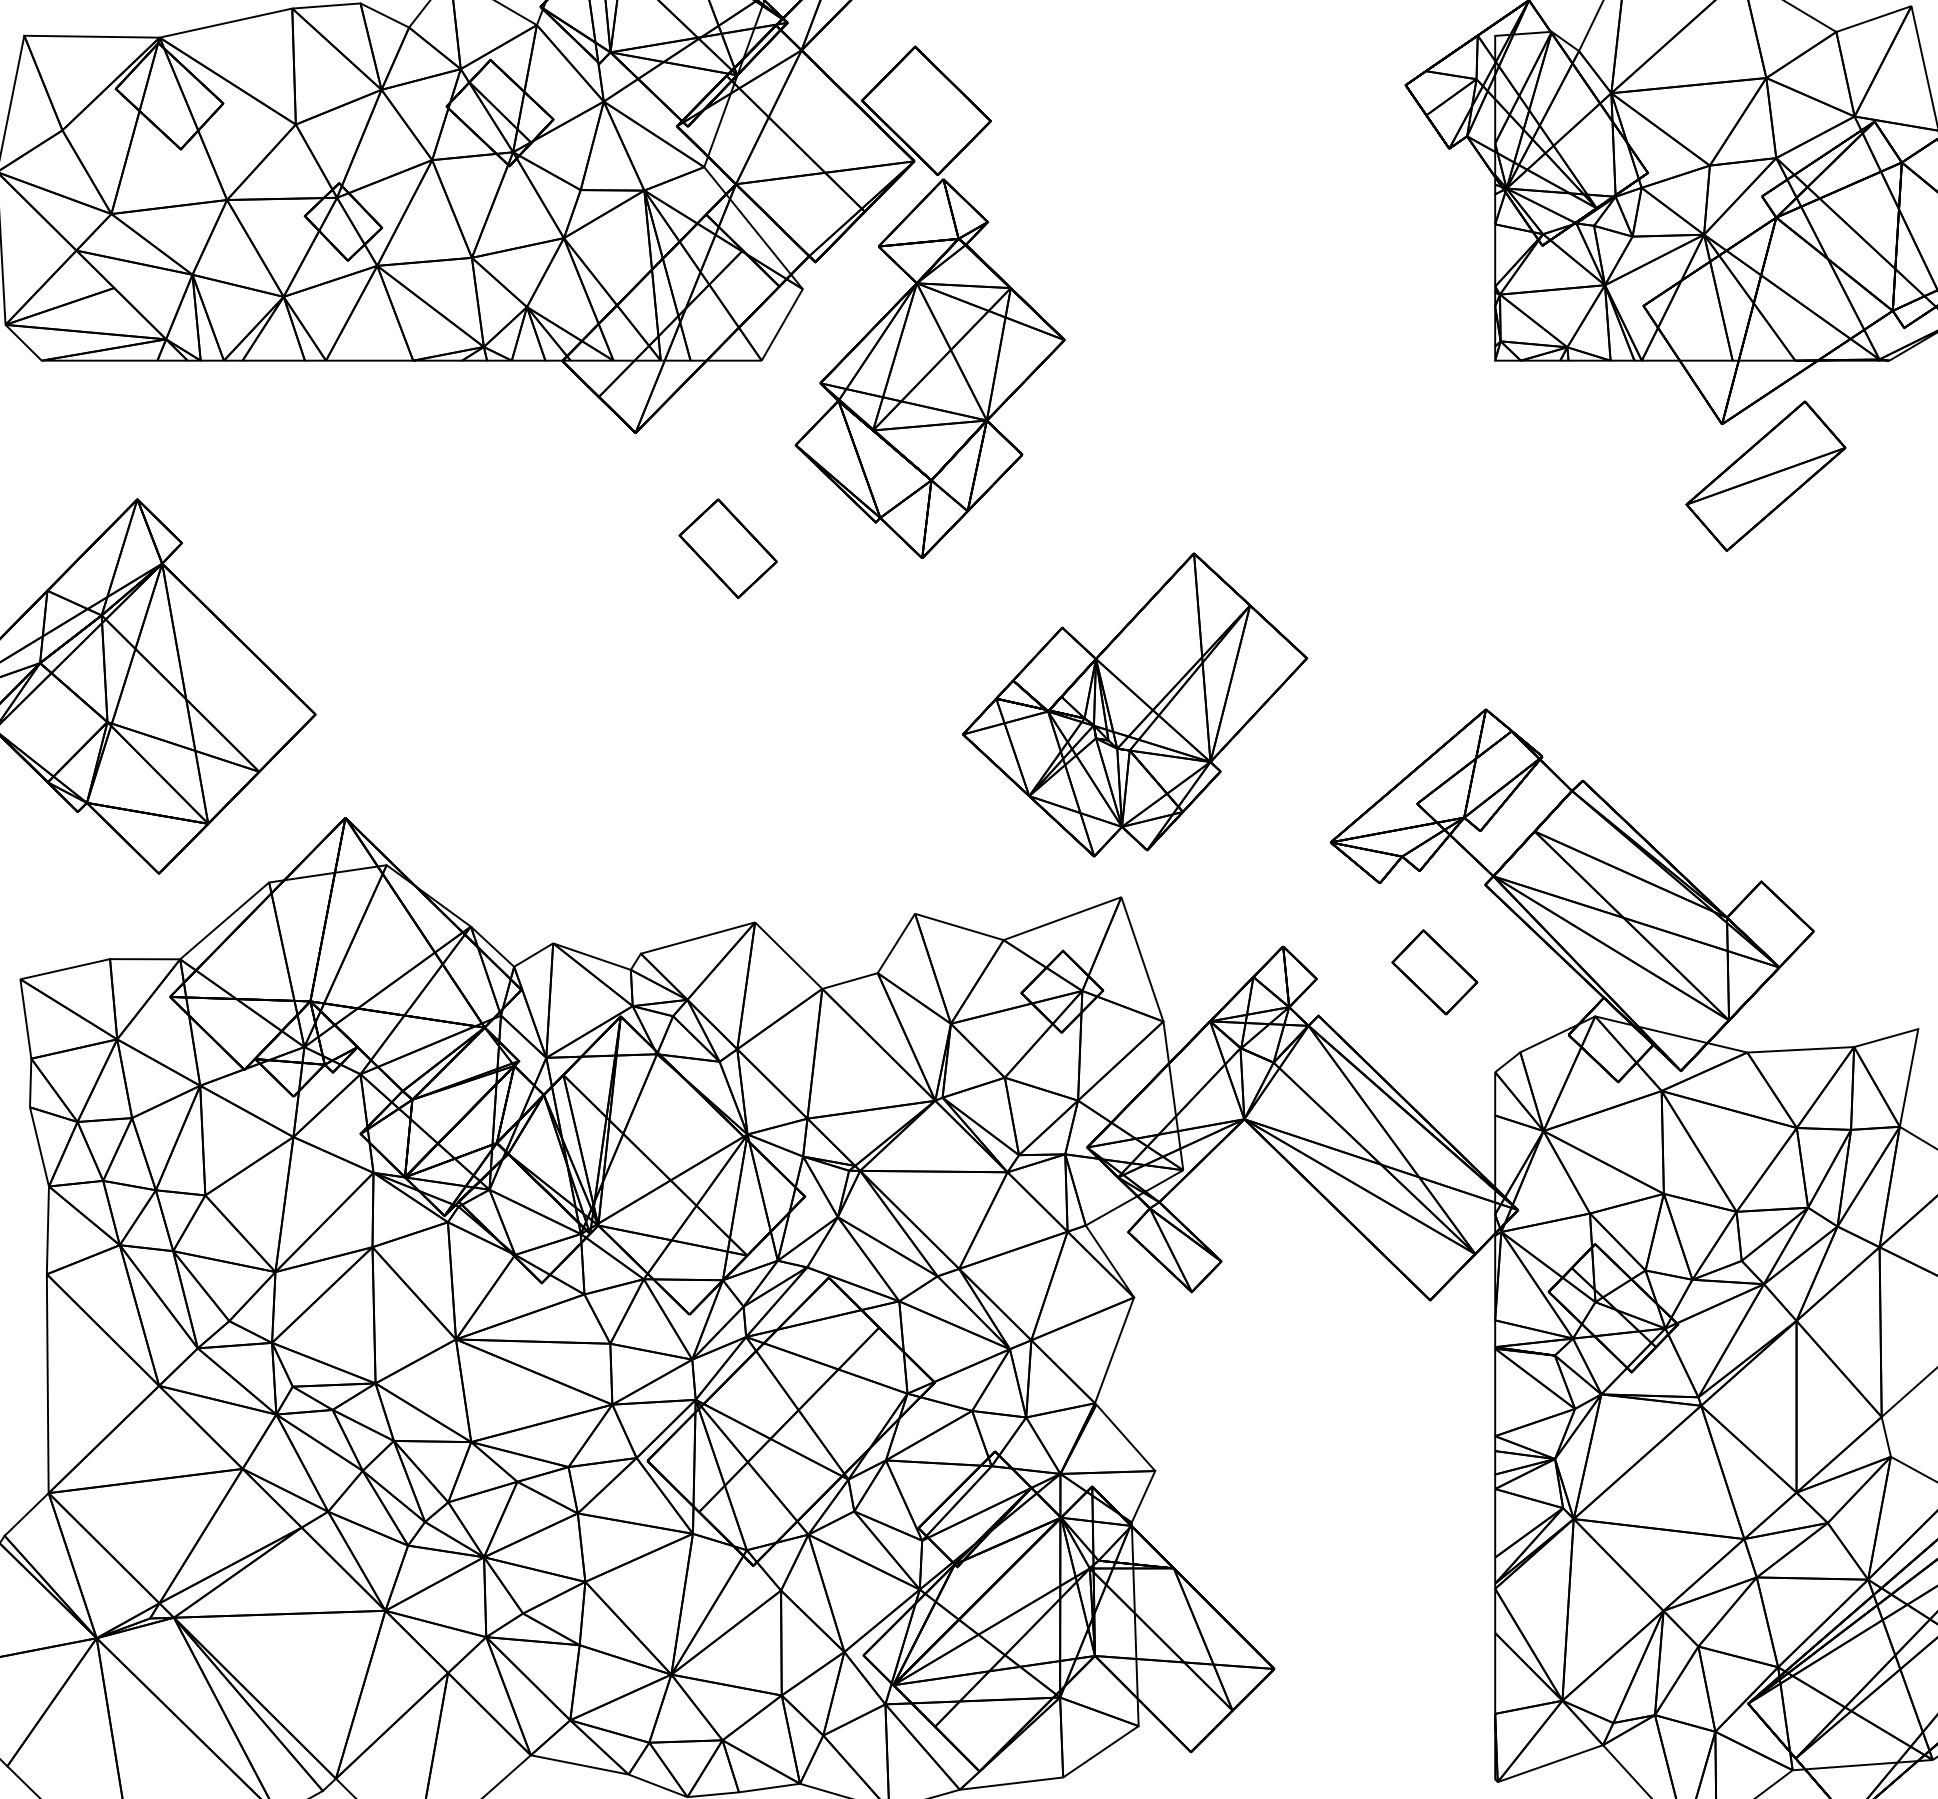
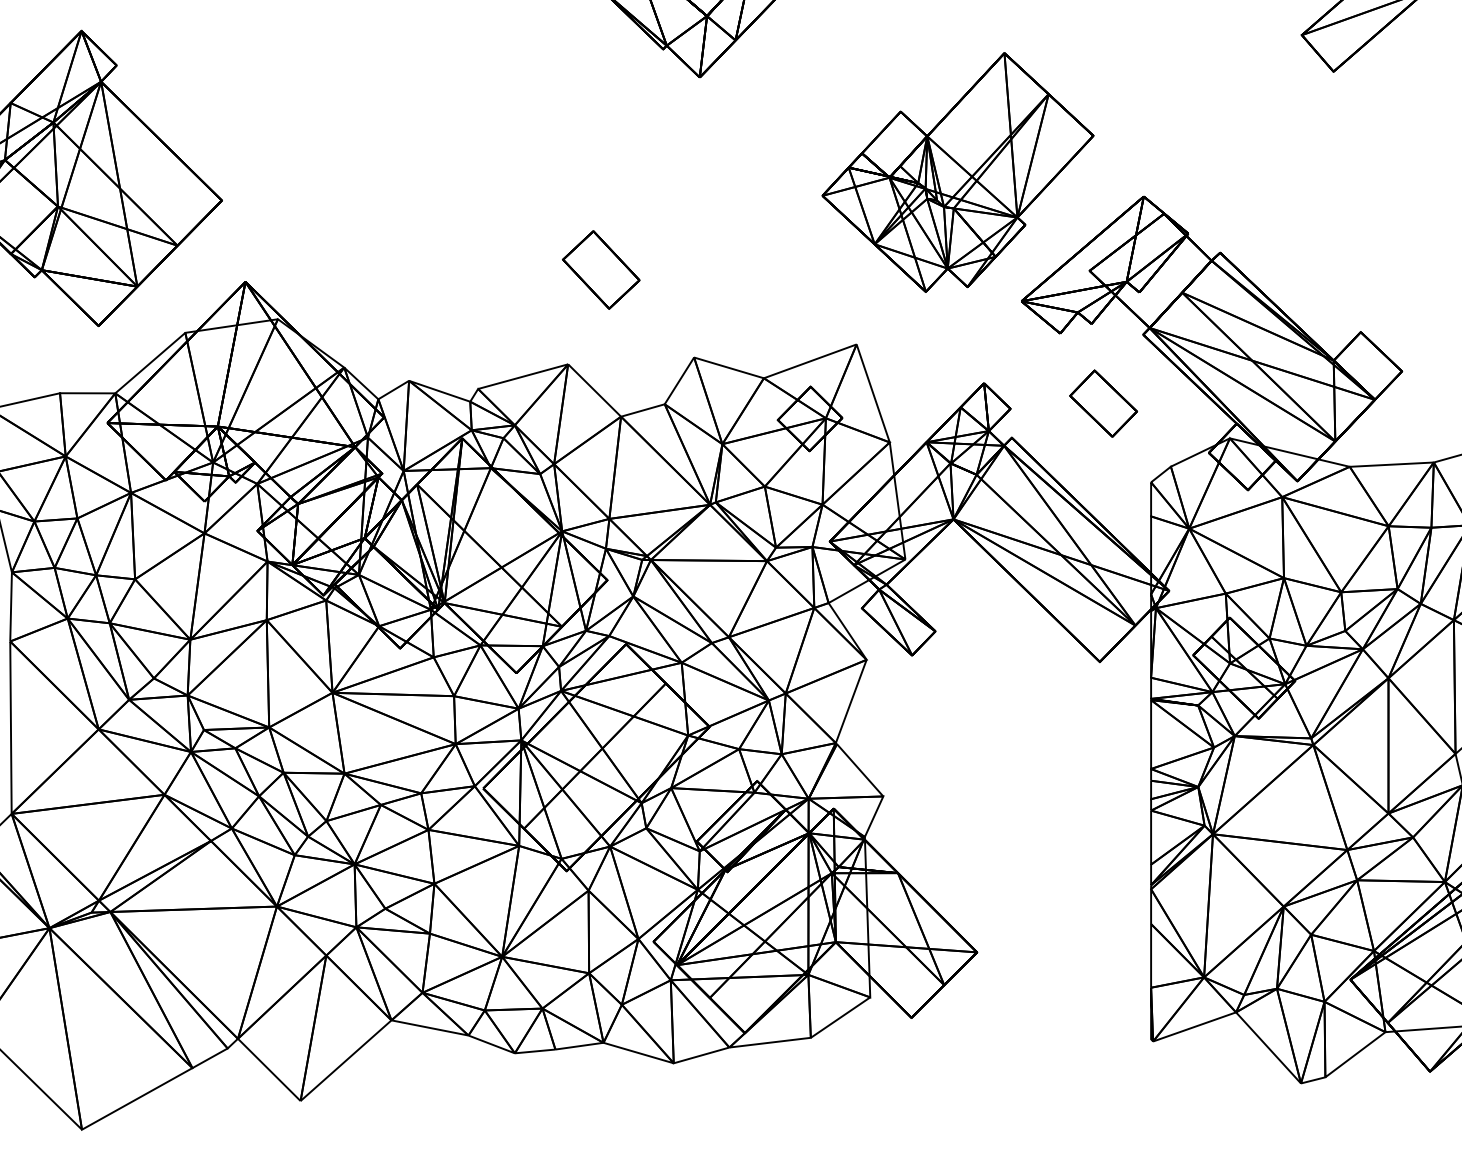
part: (727, 548) -> (600, 269), moved
part: (1135, 704) -> (958, 172), moved

